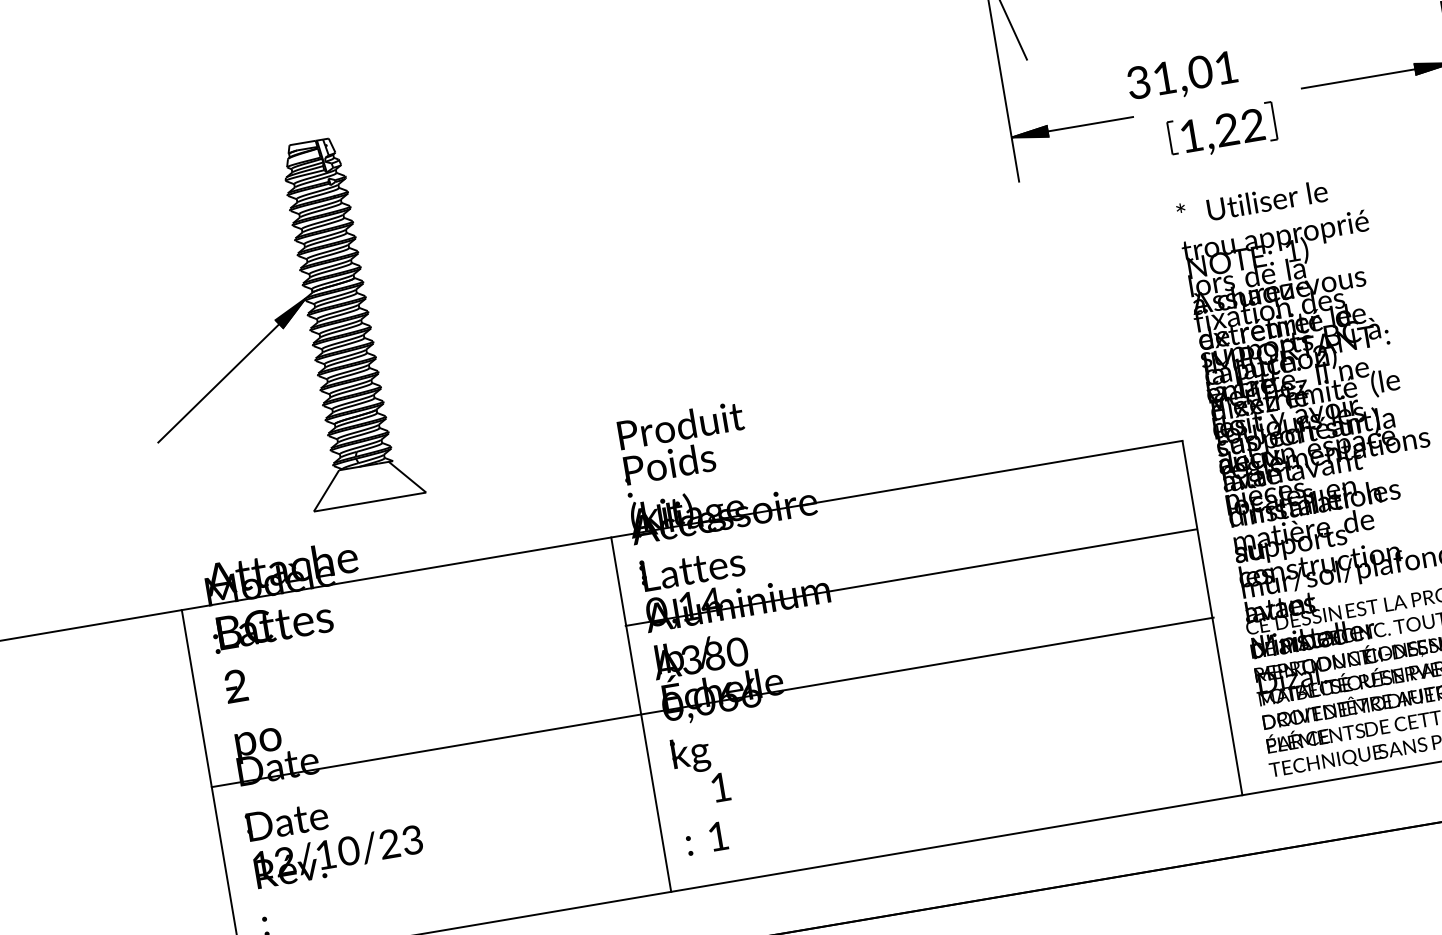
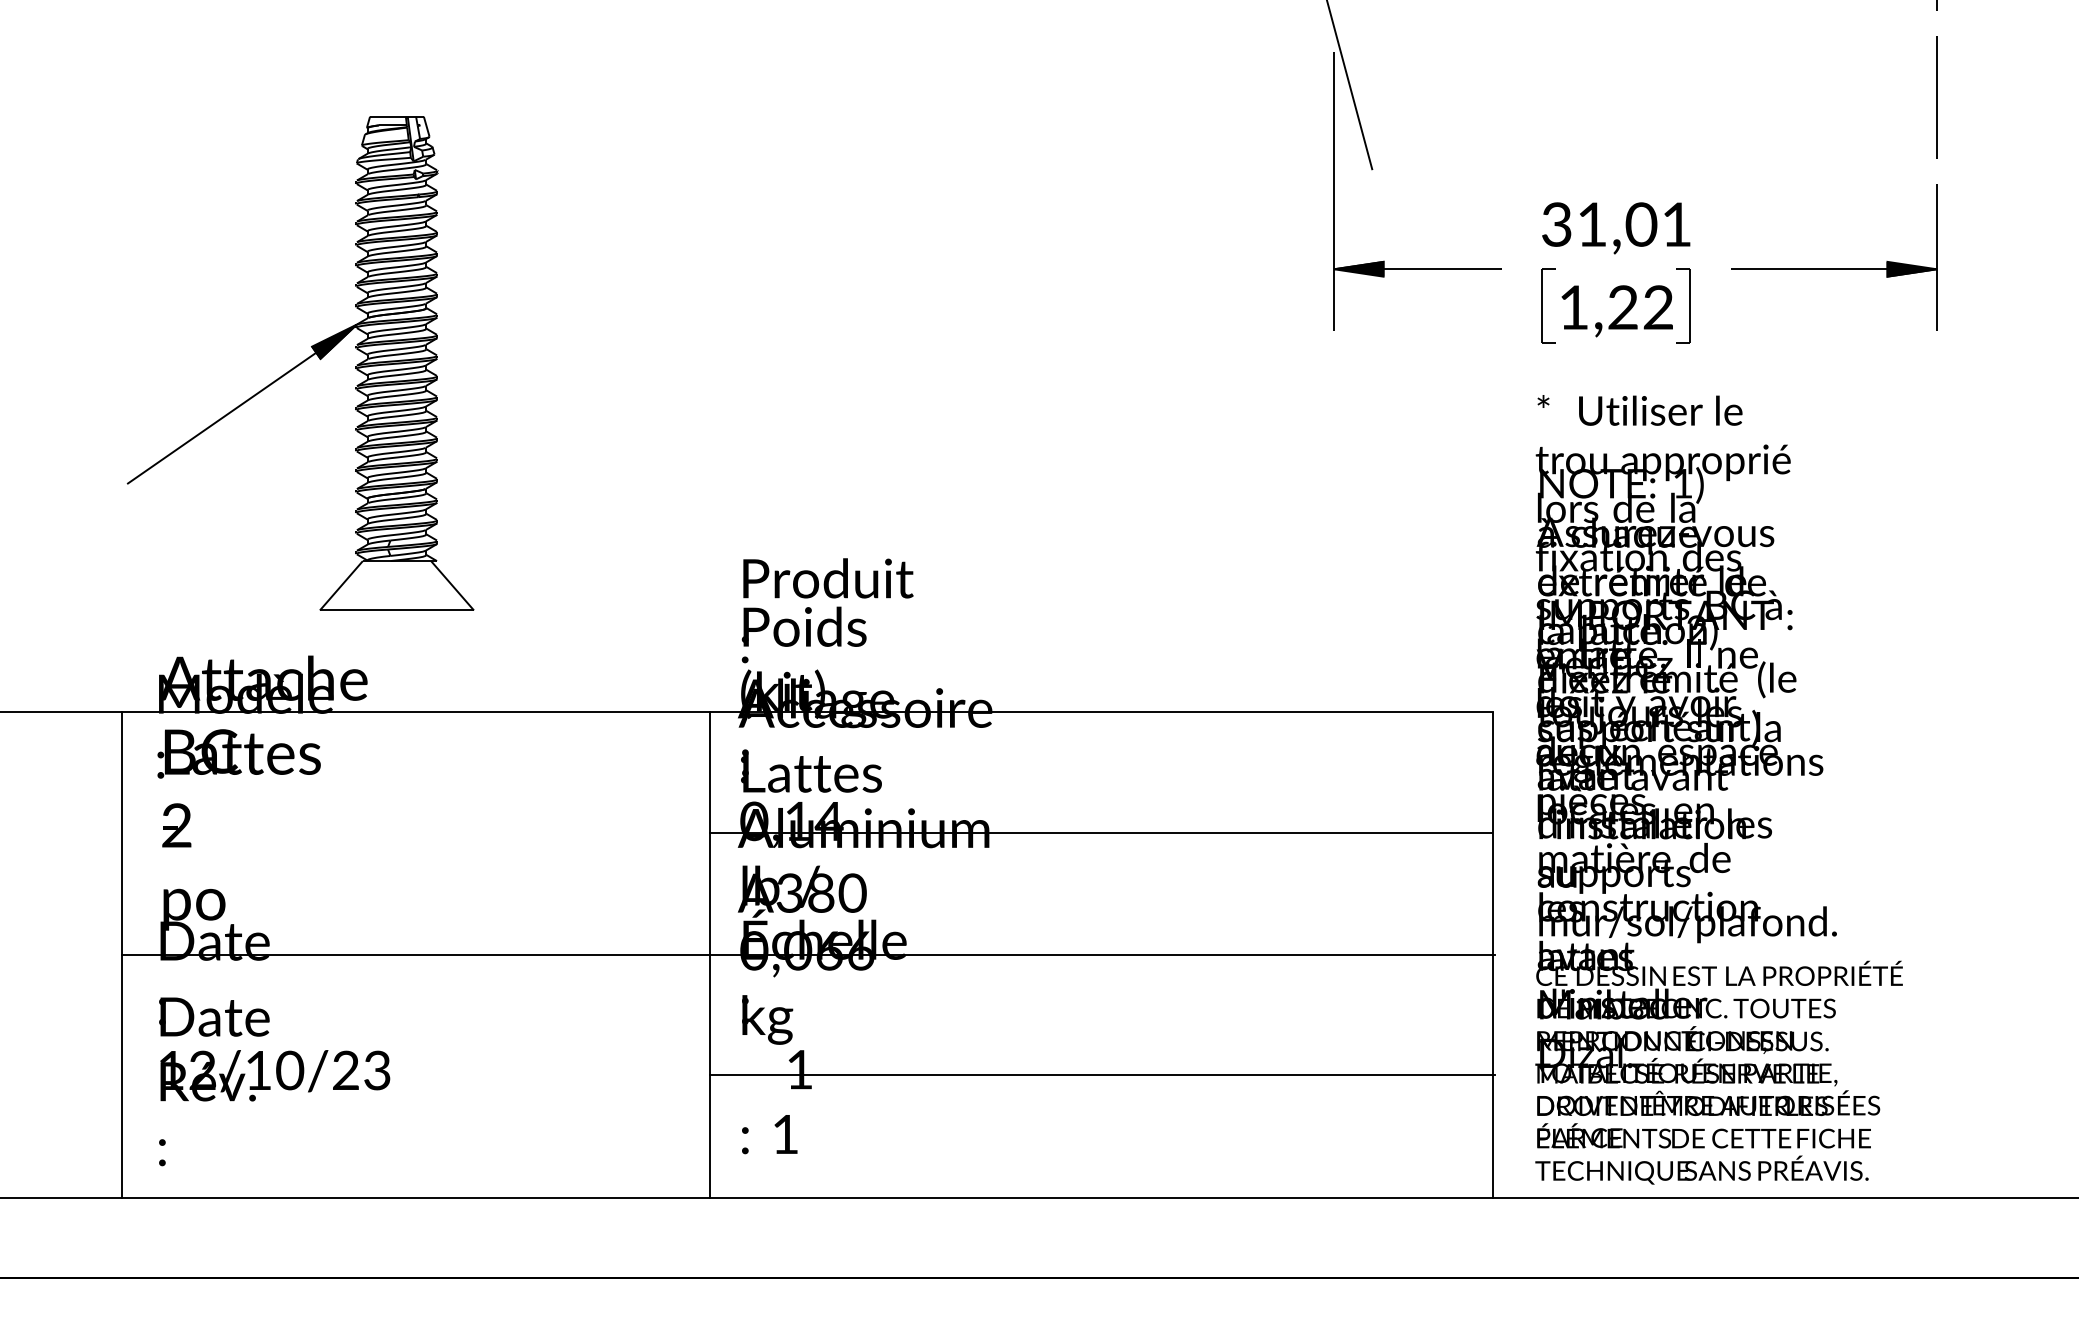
text: (1182, 78) -> (1616, 228), moved
part: (1271, 120) -> (1683, 305), size x1.43
part: (1172, 137) -> (1548, 305), size x1.67
line: (942, 753) -> (1102, 1074), added

